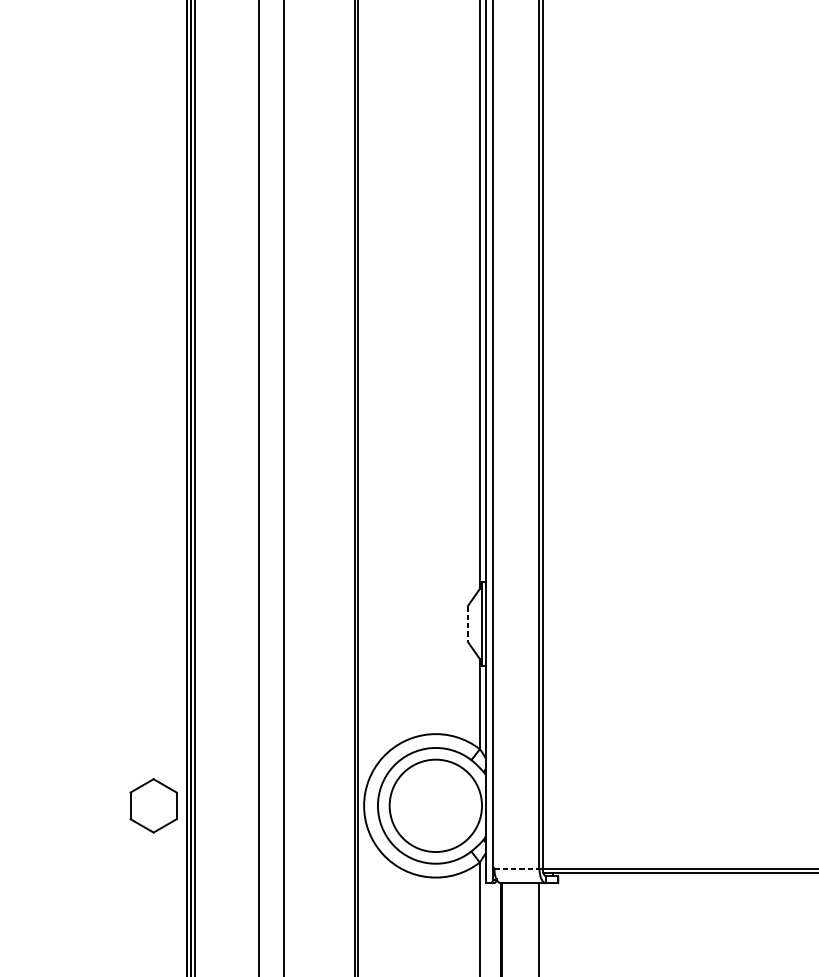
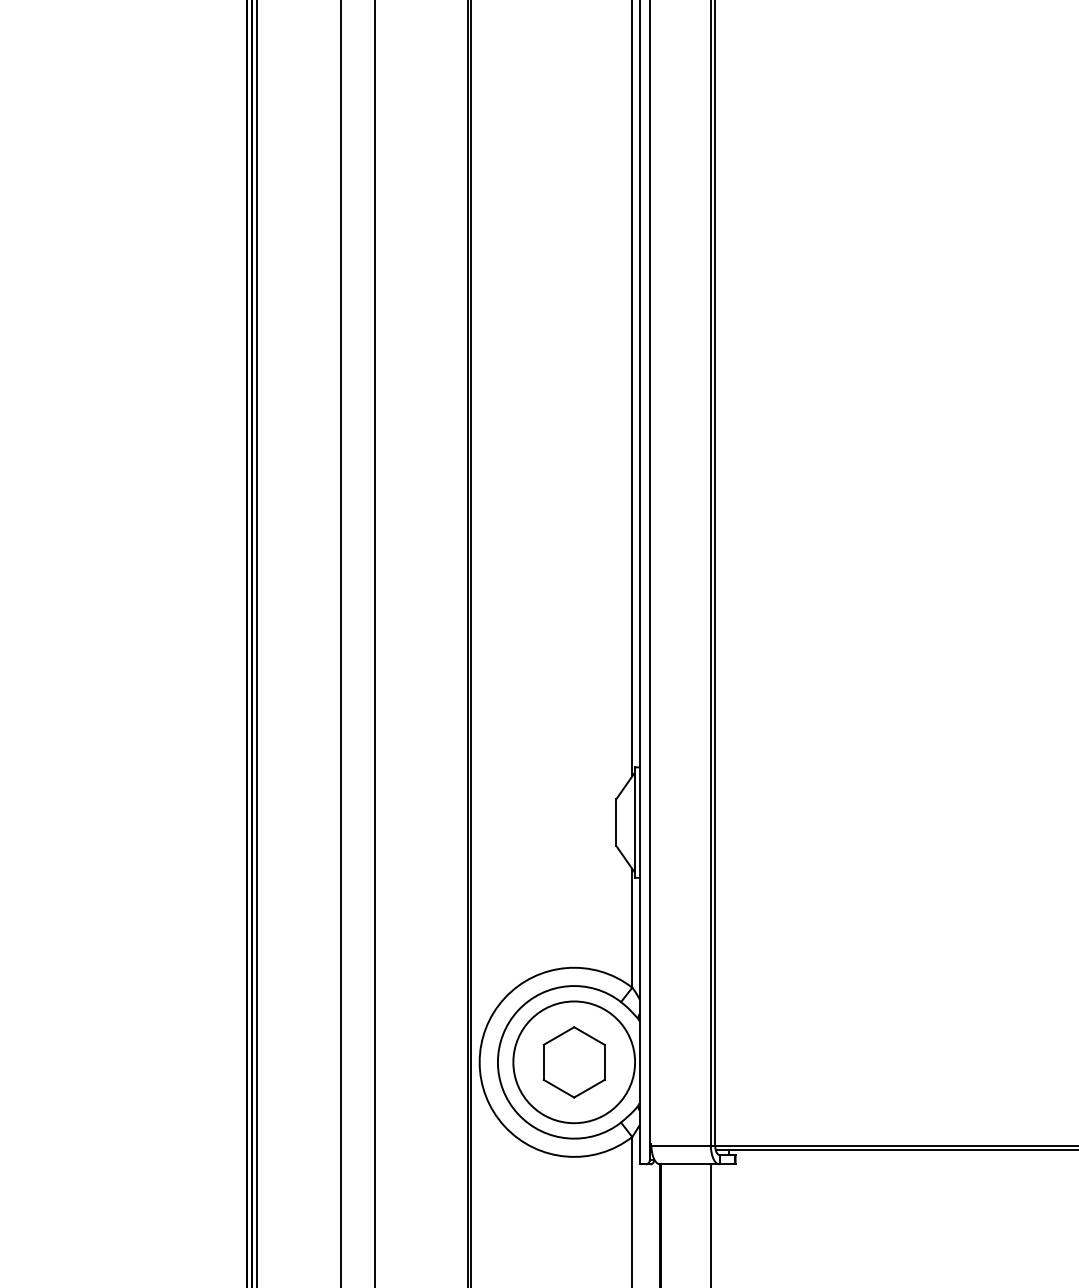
line: (467, 624) -> (616, 823), dashed -> solid
part: (153, 805) -> (573, 1062), moved
line: (517, 868) -> (681, 1145), dashed -> solid

